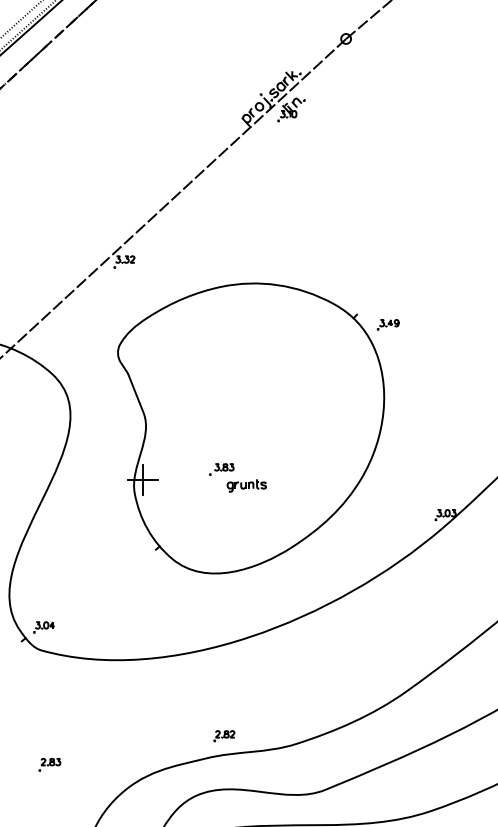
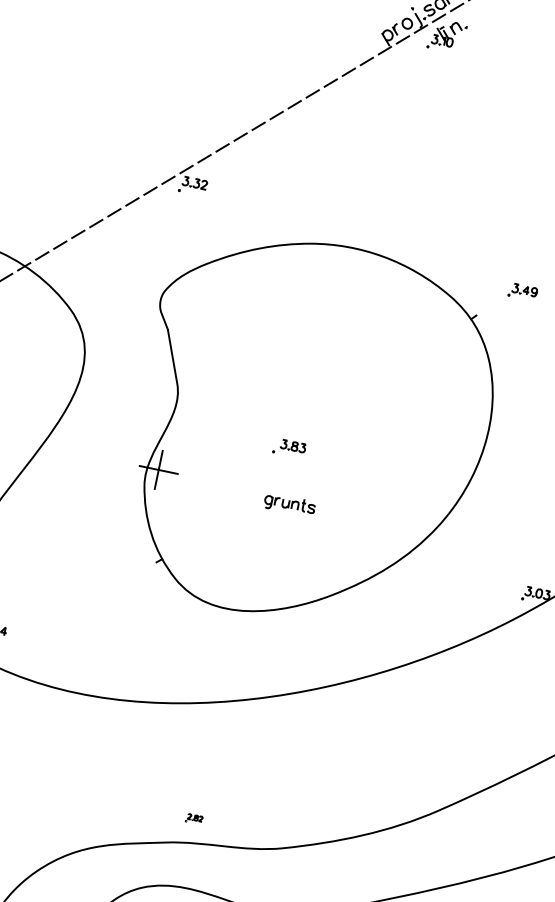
part: (387, 324) -> (522, 291), moved
part: (221, 469) -> (289, 448), moved
part: (224, 736) -> (194, 819), size x0.6

